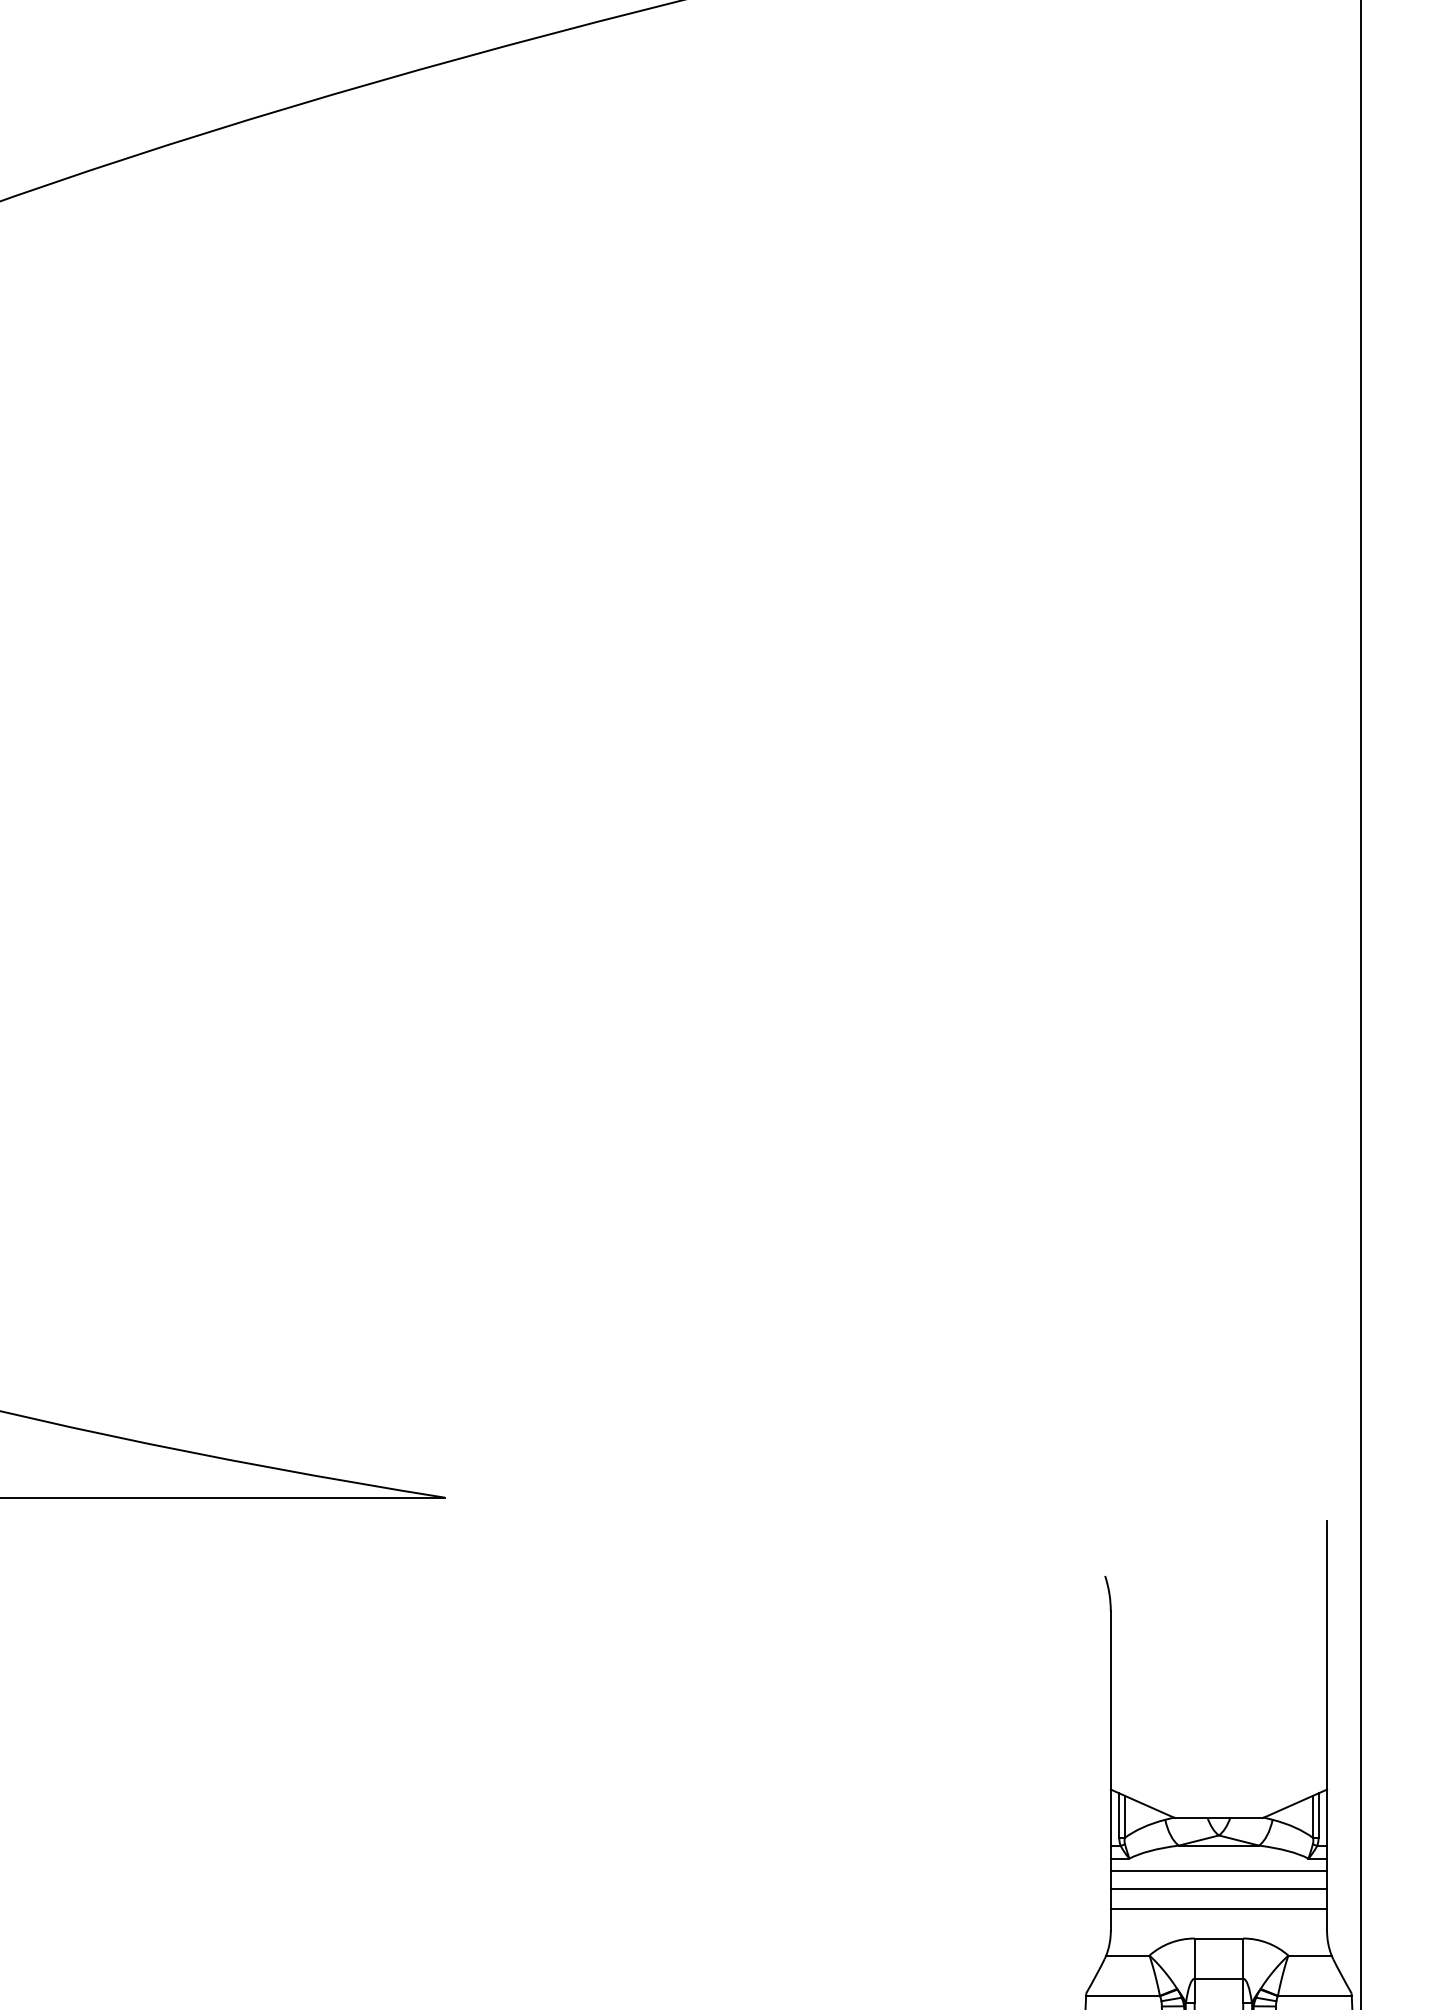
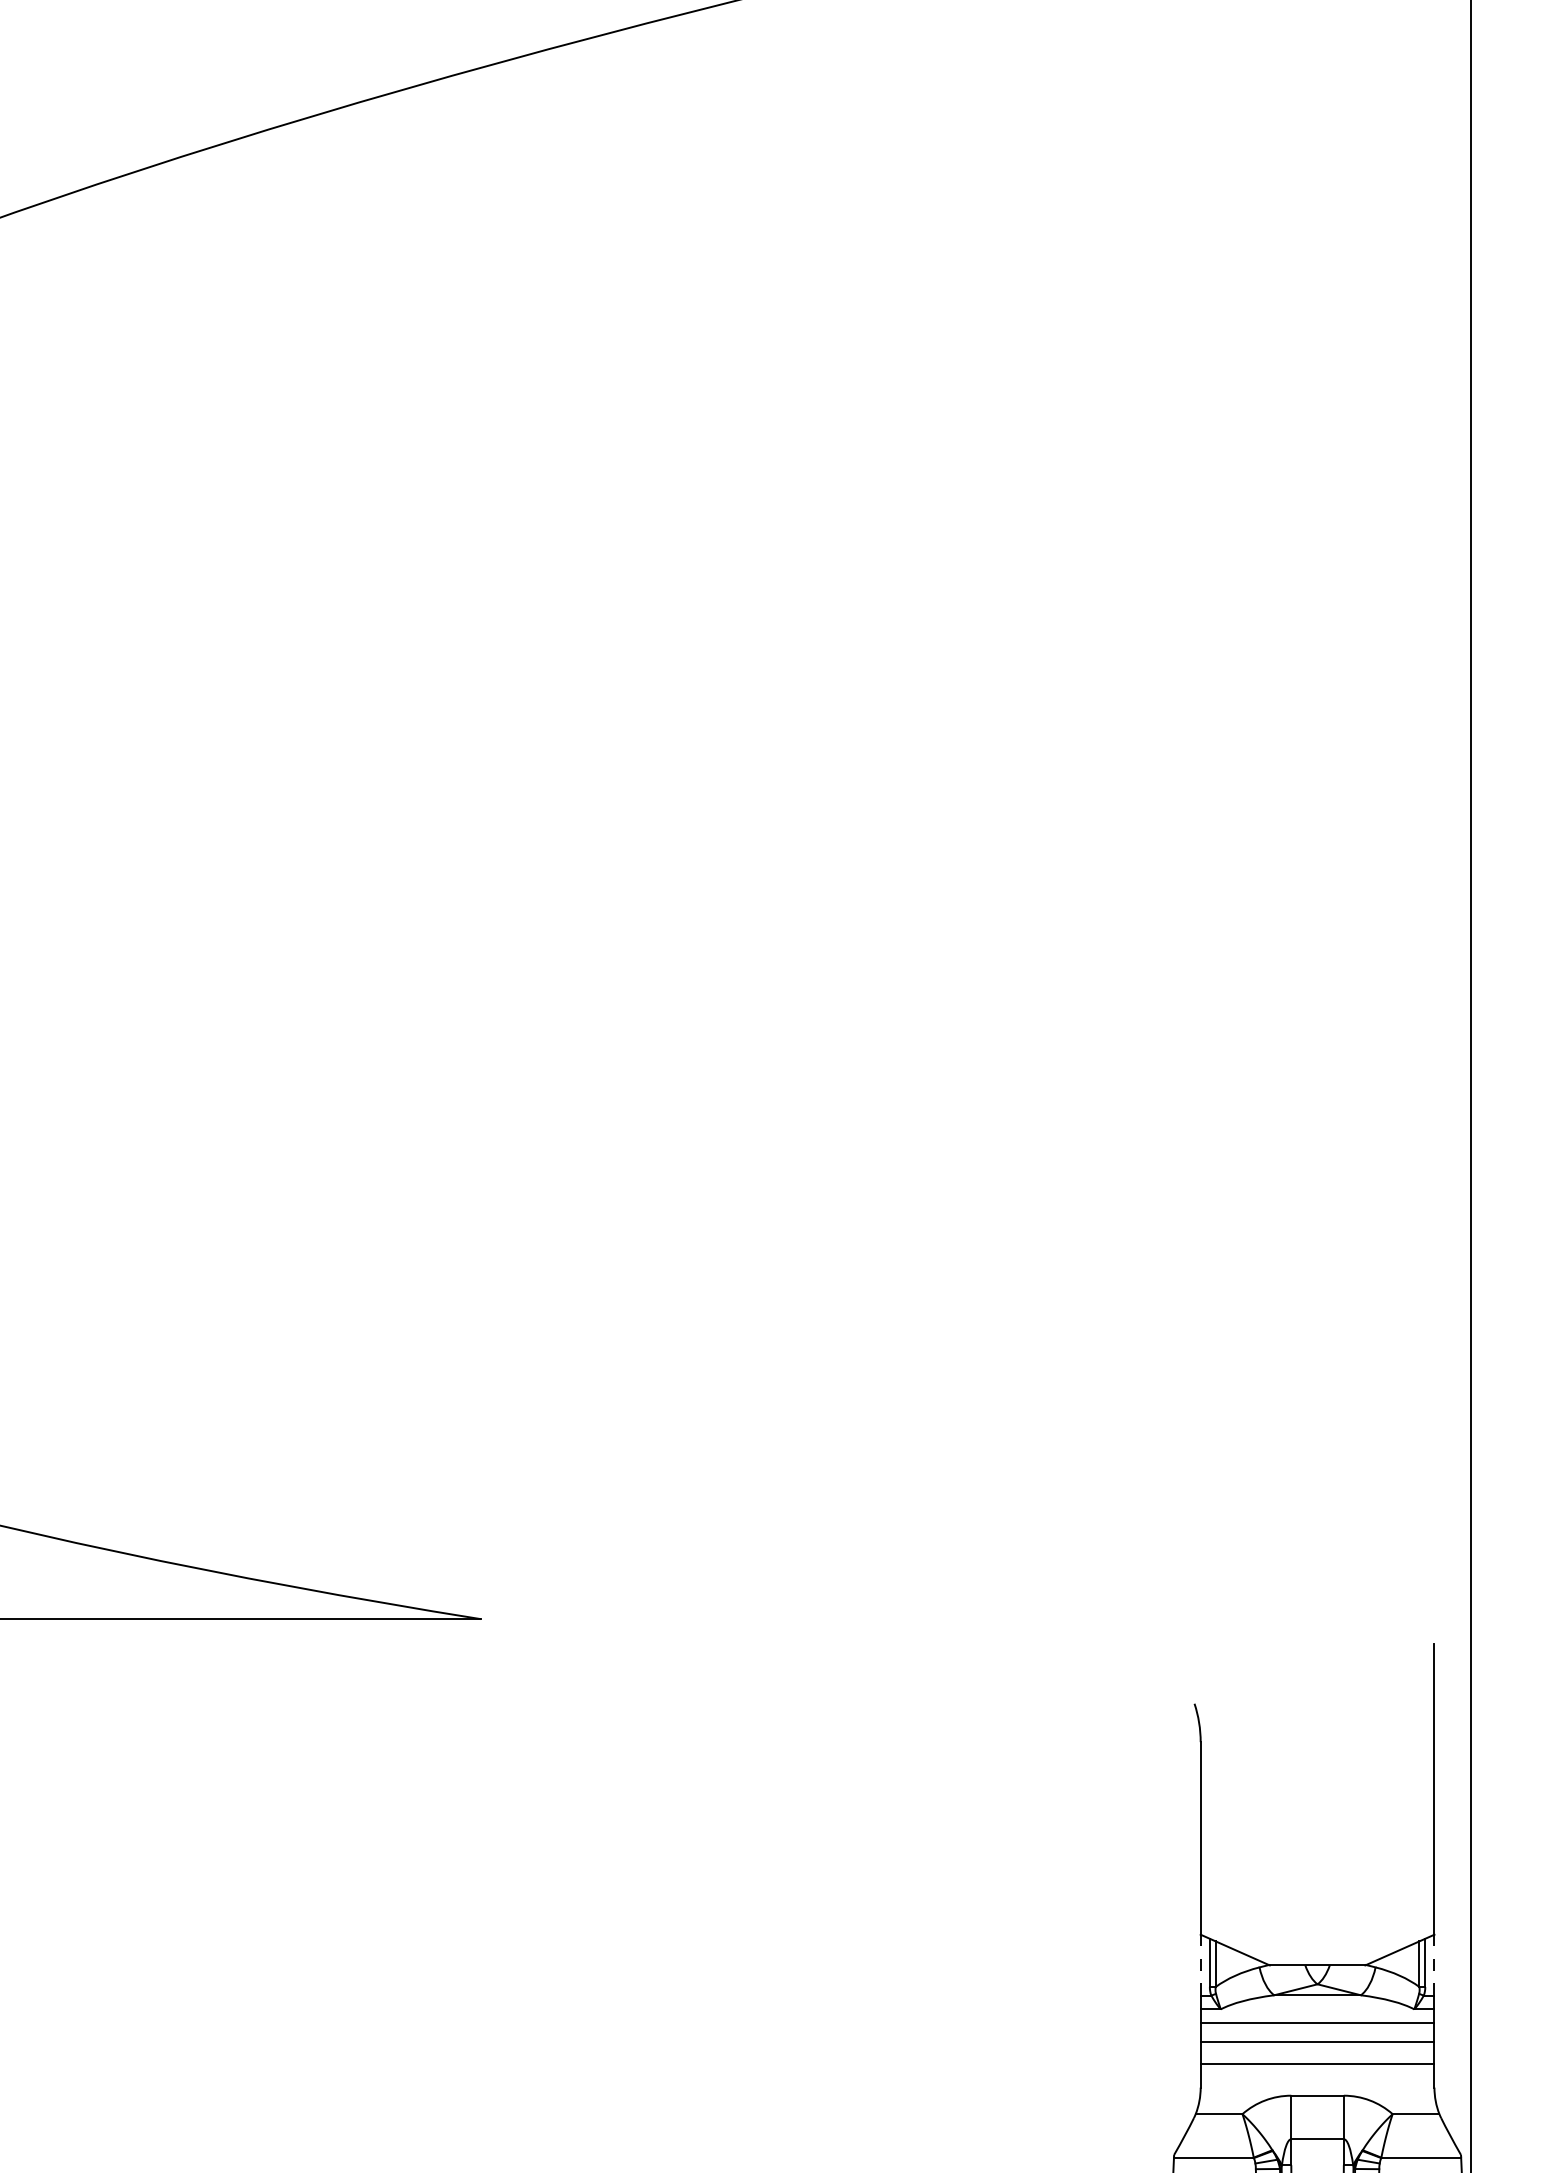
line: (1110, 1817) -> (1200, 1964), solid -> dashed
line: (1327, 1817) -> (1434, 1964), solid -> dashed

